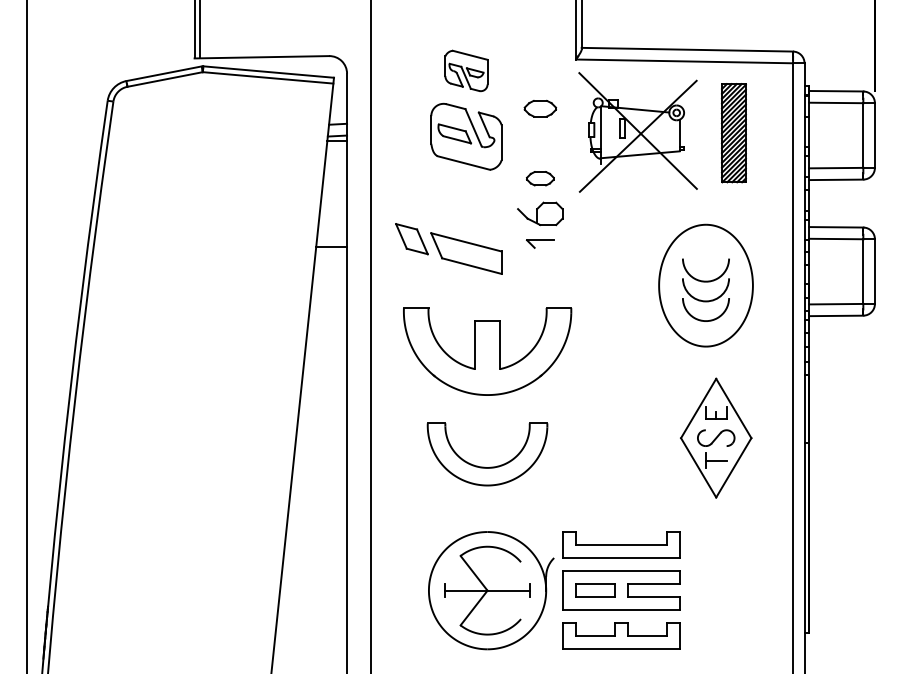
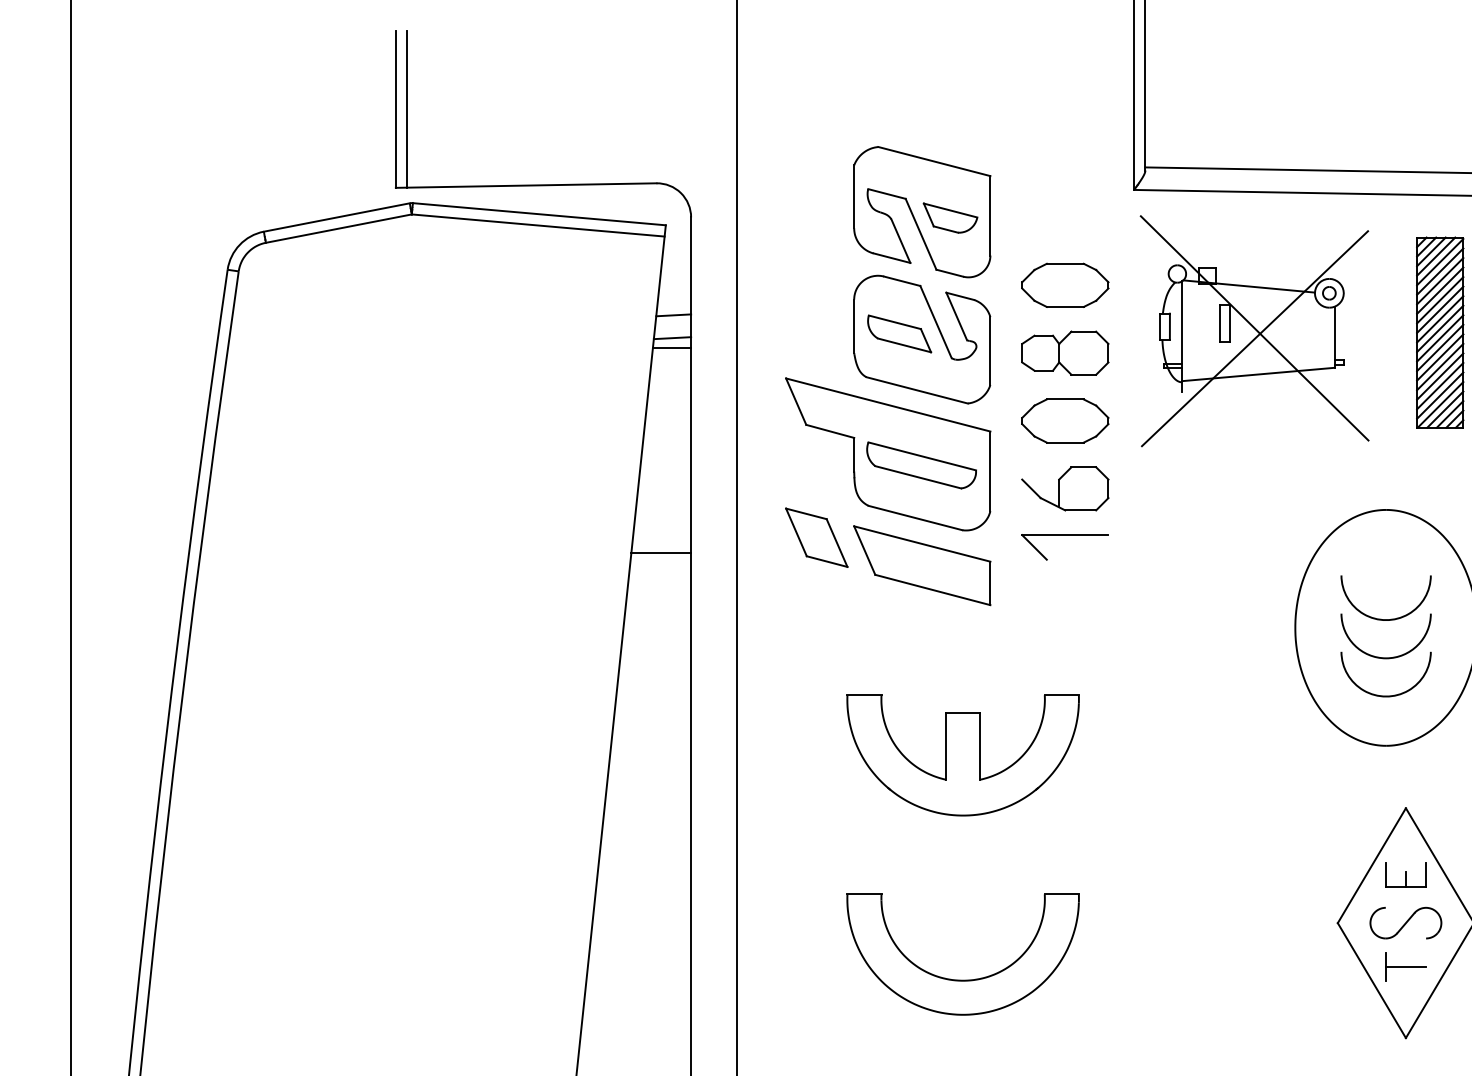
part: (466, 70) -> (922, 211), size x1.67
part: (540, 108) -> (1065, 284), size x1.43
part: (540, 143) -> (1065, 352), added
part: (540, 178) -> (1065, 420), size x1.67
part: (448, 195) -> (887, 453), added
part: (540, 243) -> (1065, 546), size x1.67
part: (487, 351) -> (963, 755), size x0.71

